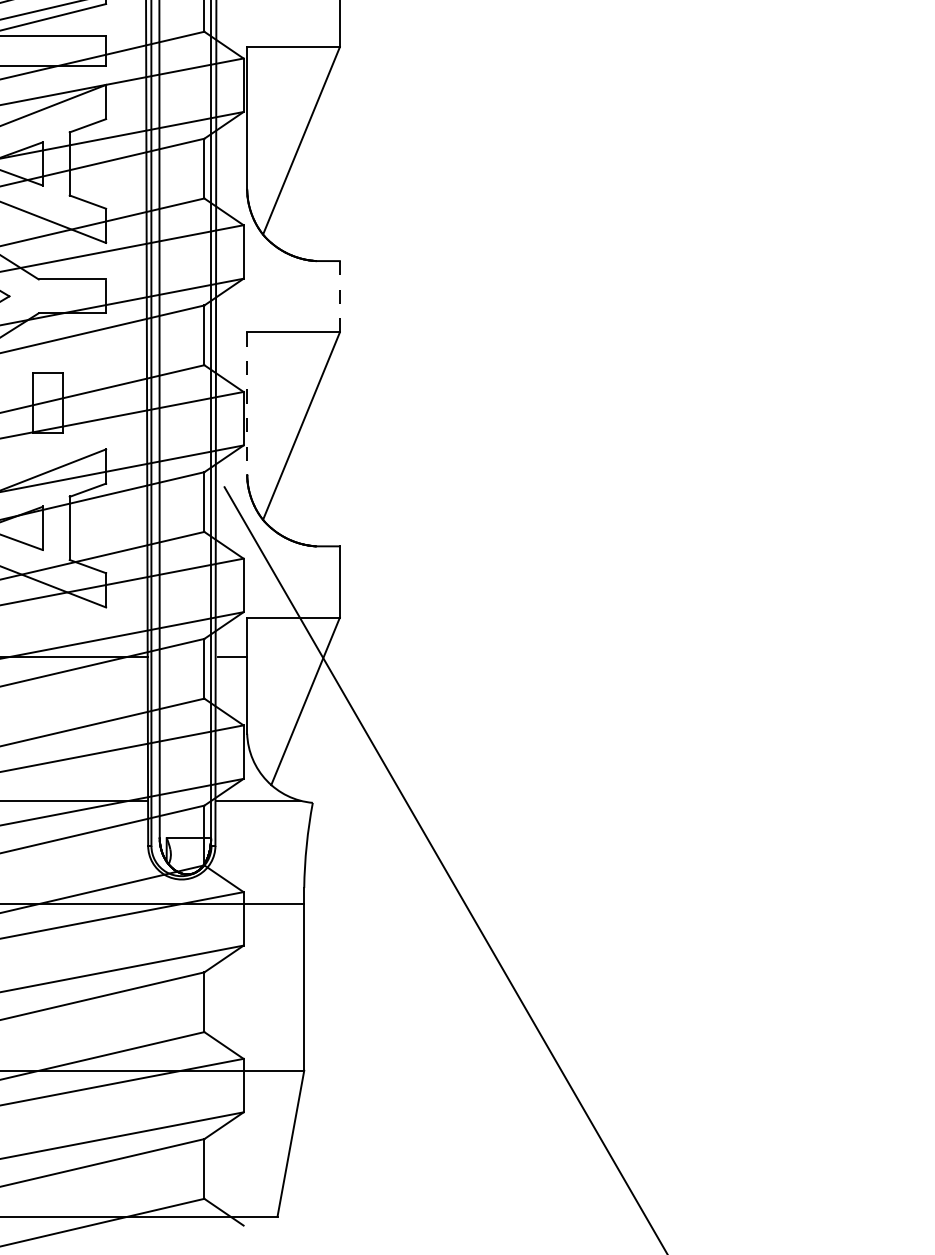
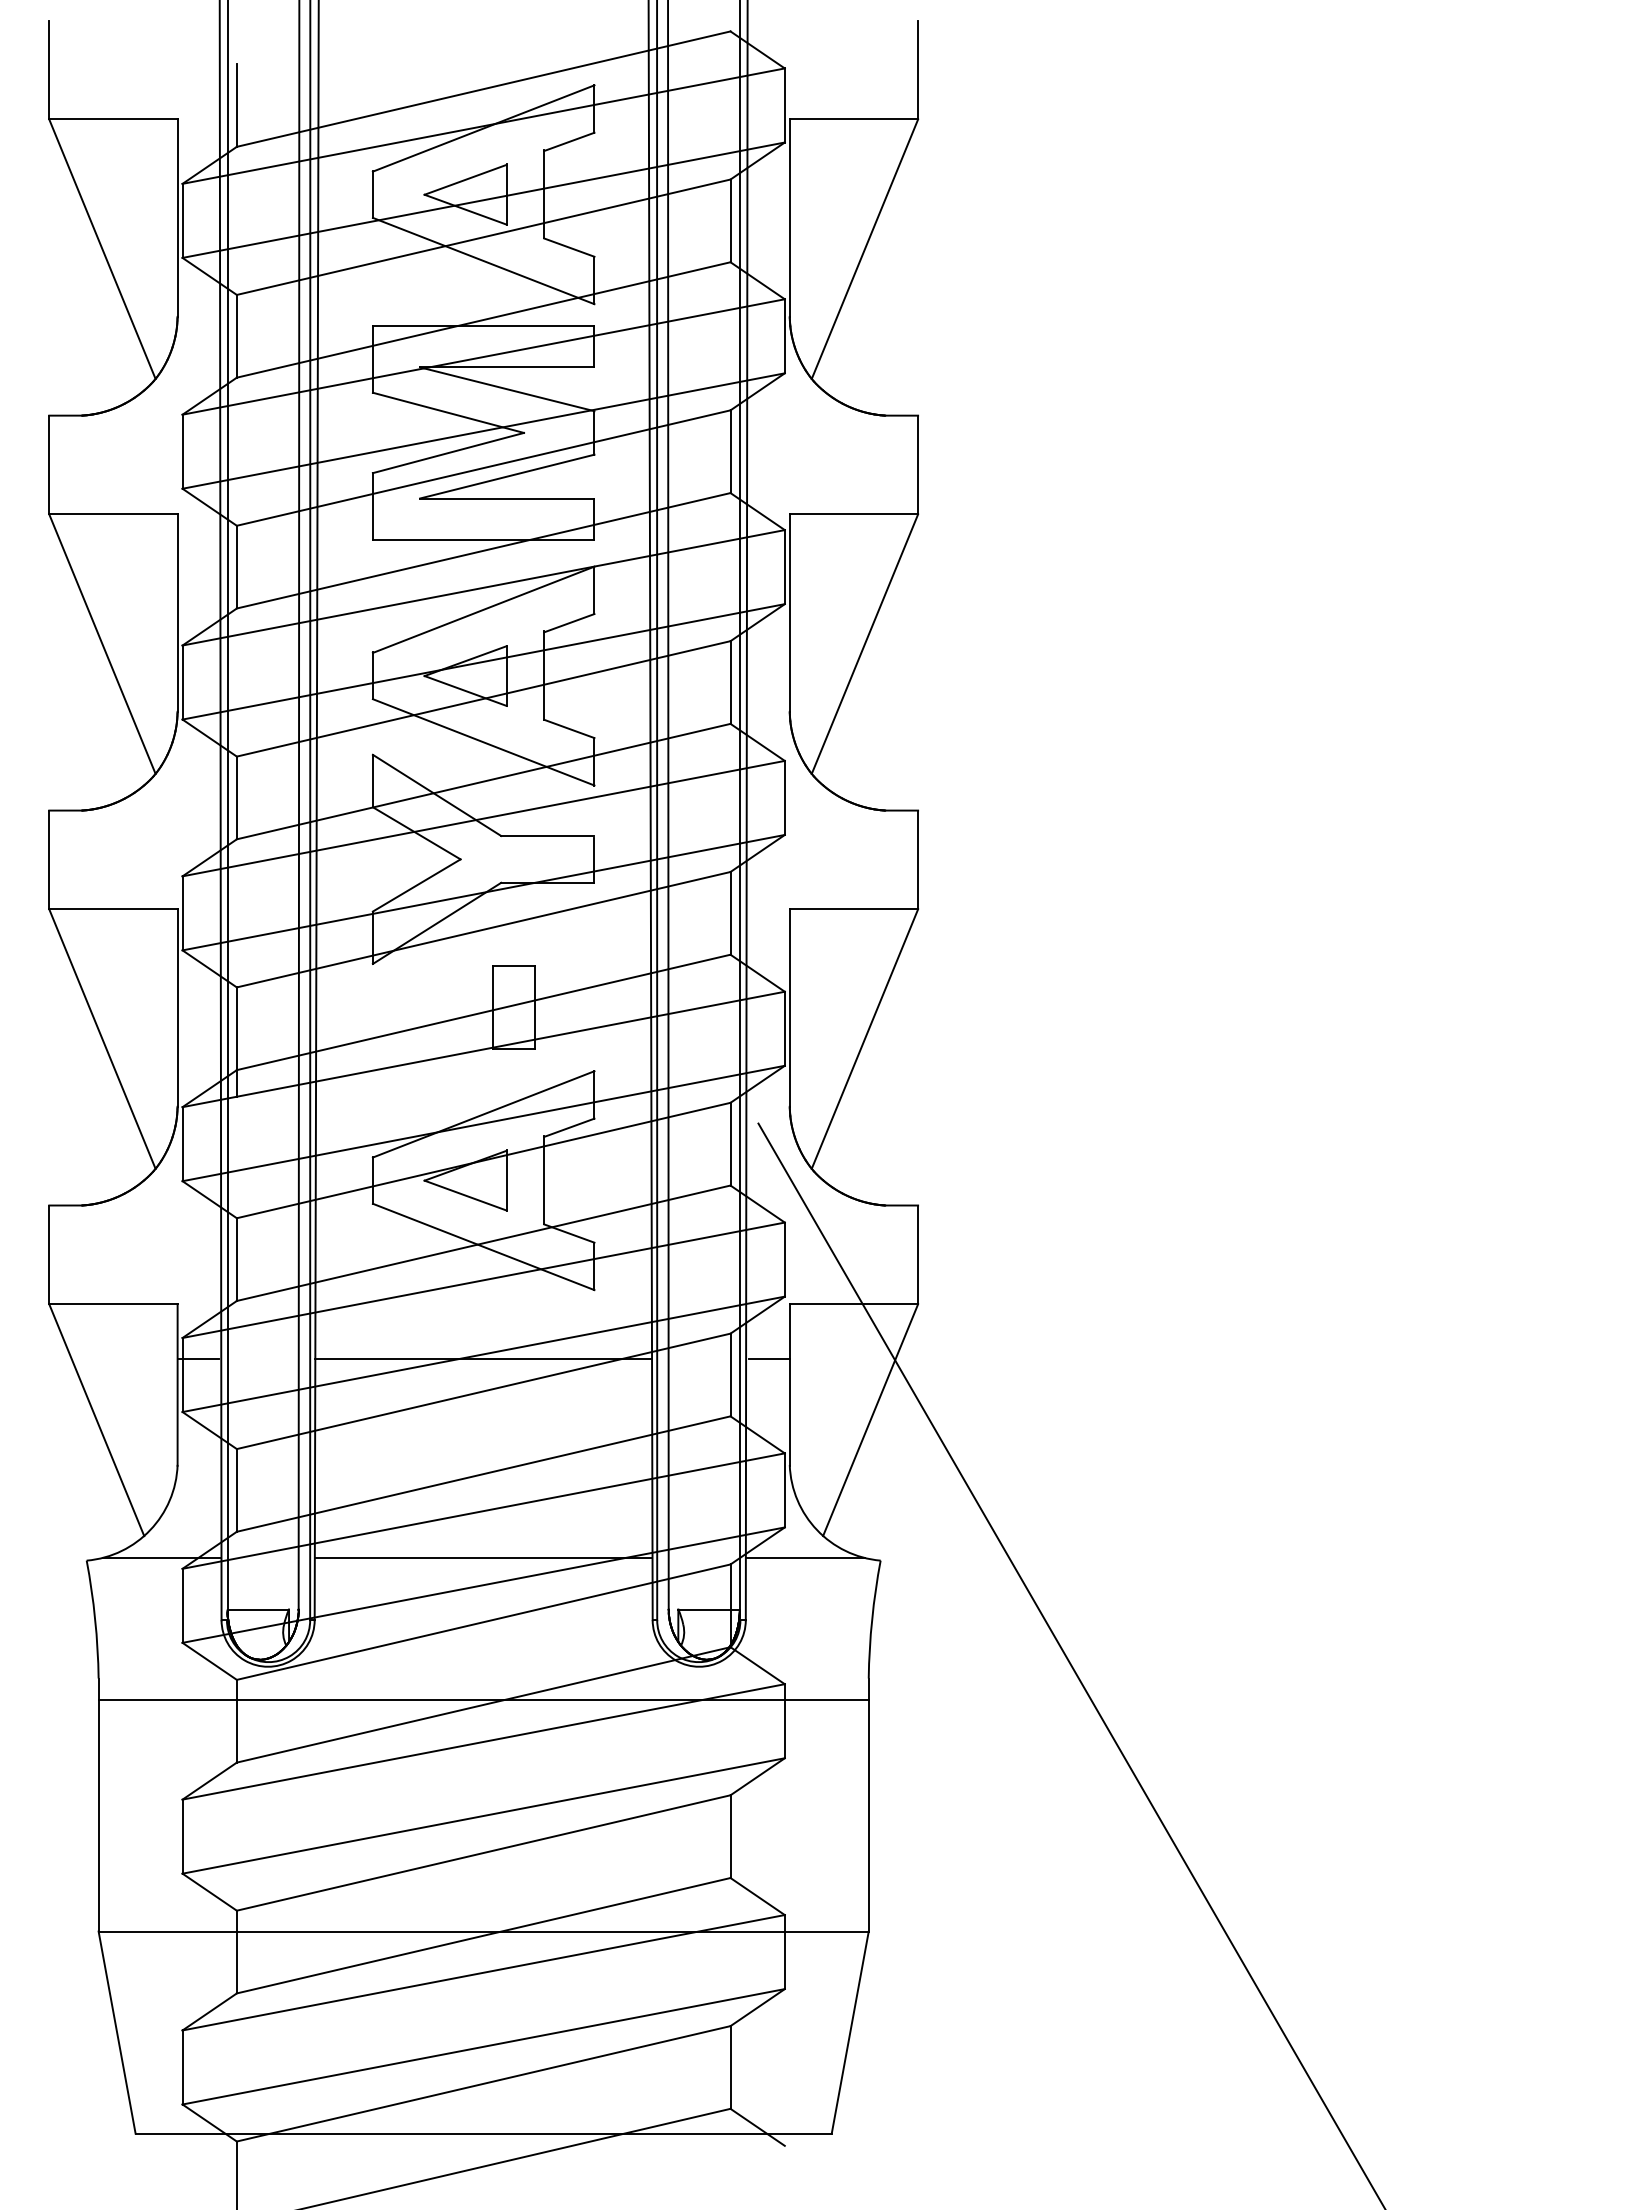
line: (340, 296) -> (918, 859), dashed -> solid
line: (246, 404) -> (789, 1008), dashed -> solid

